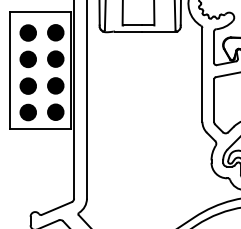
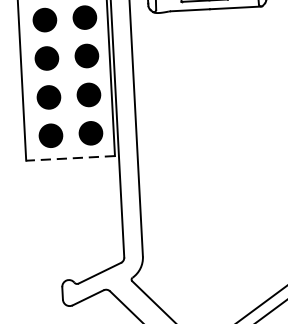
line: (40, 128) -> (69, 158), solid -> dashed

